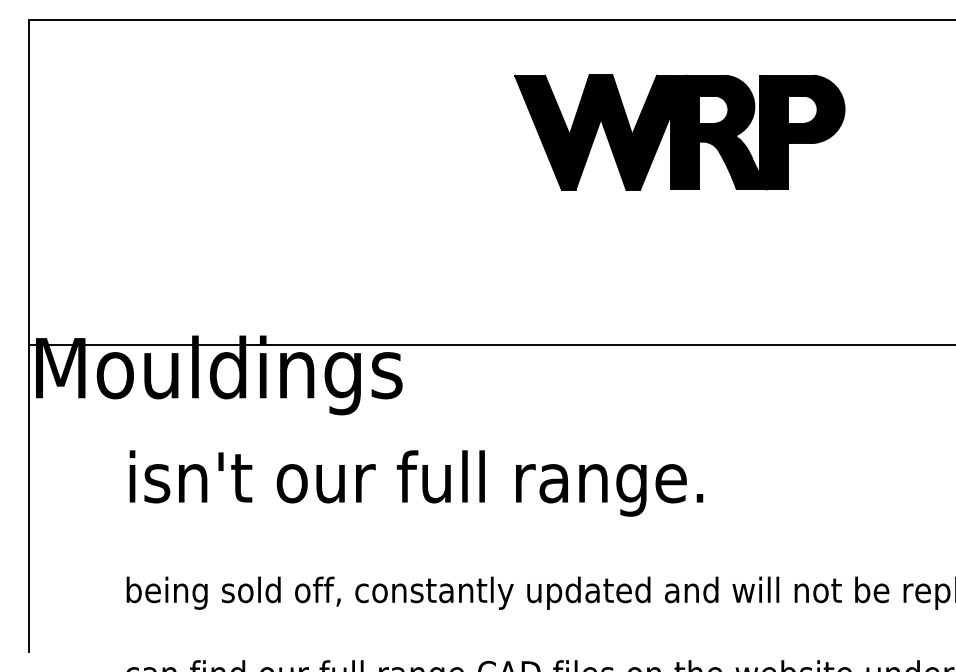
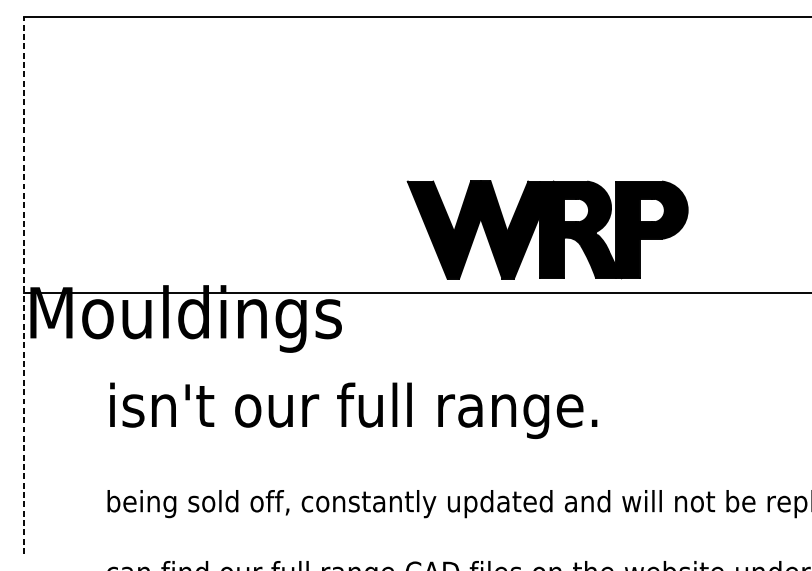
part: (679, 132) -> (547, 229), moved
line: (28, 335) -> (24, 285), solid -> dashed

